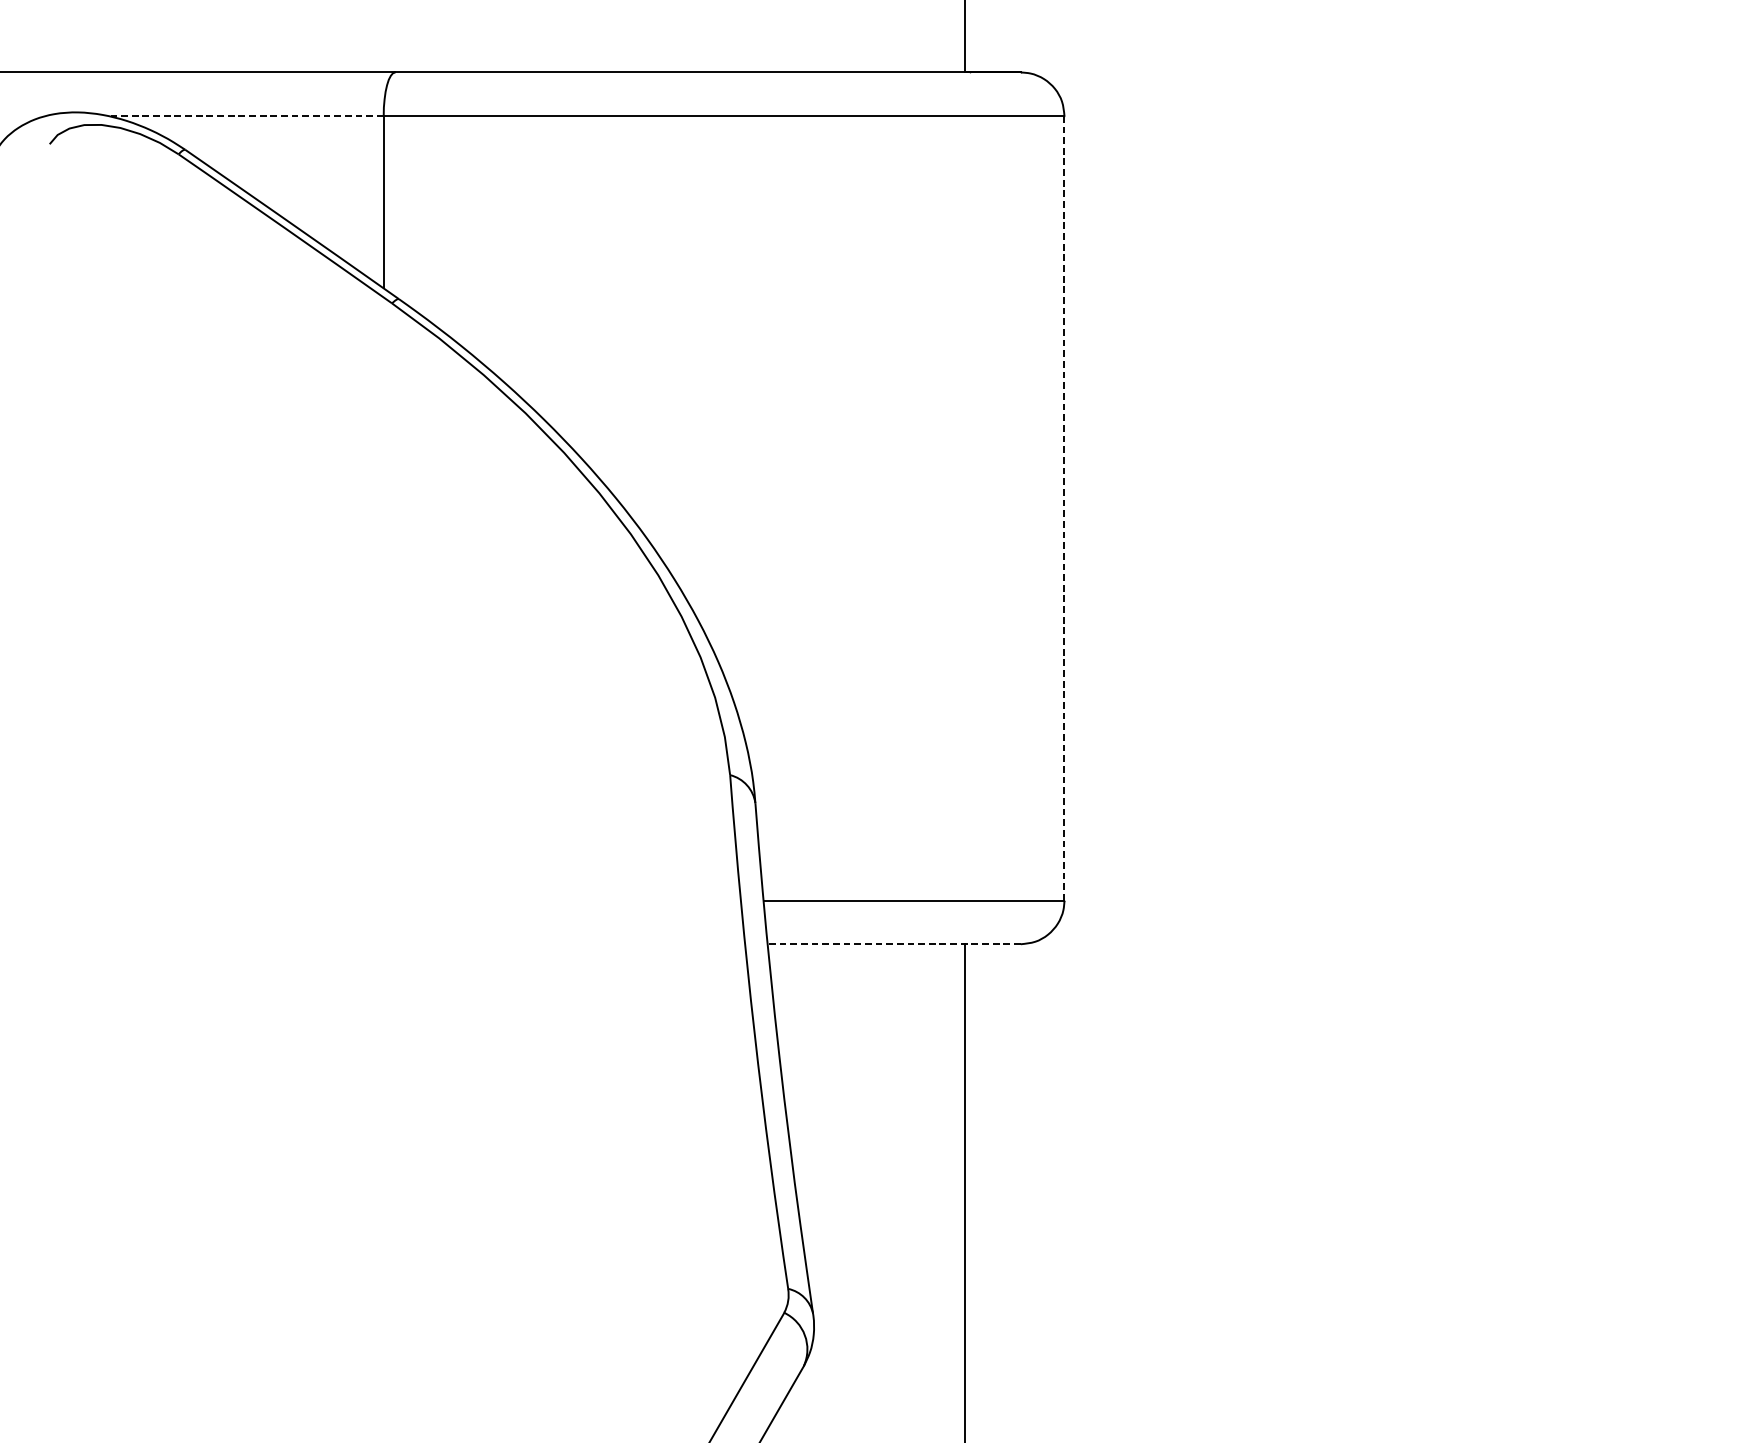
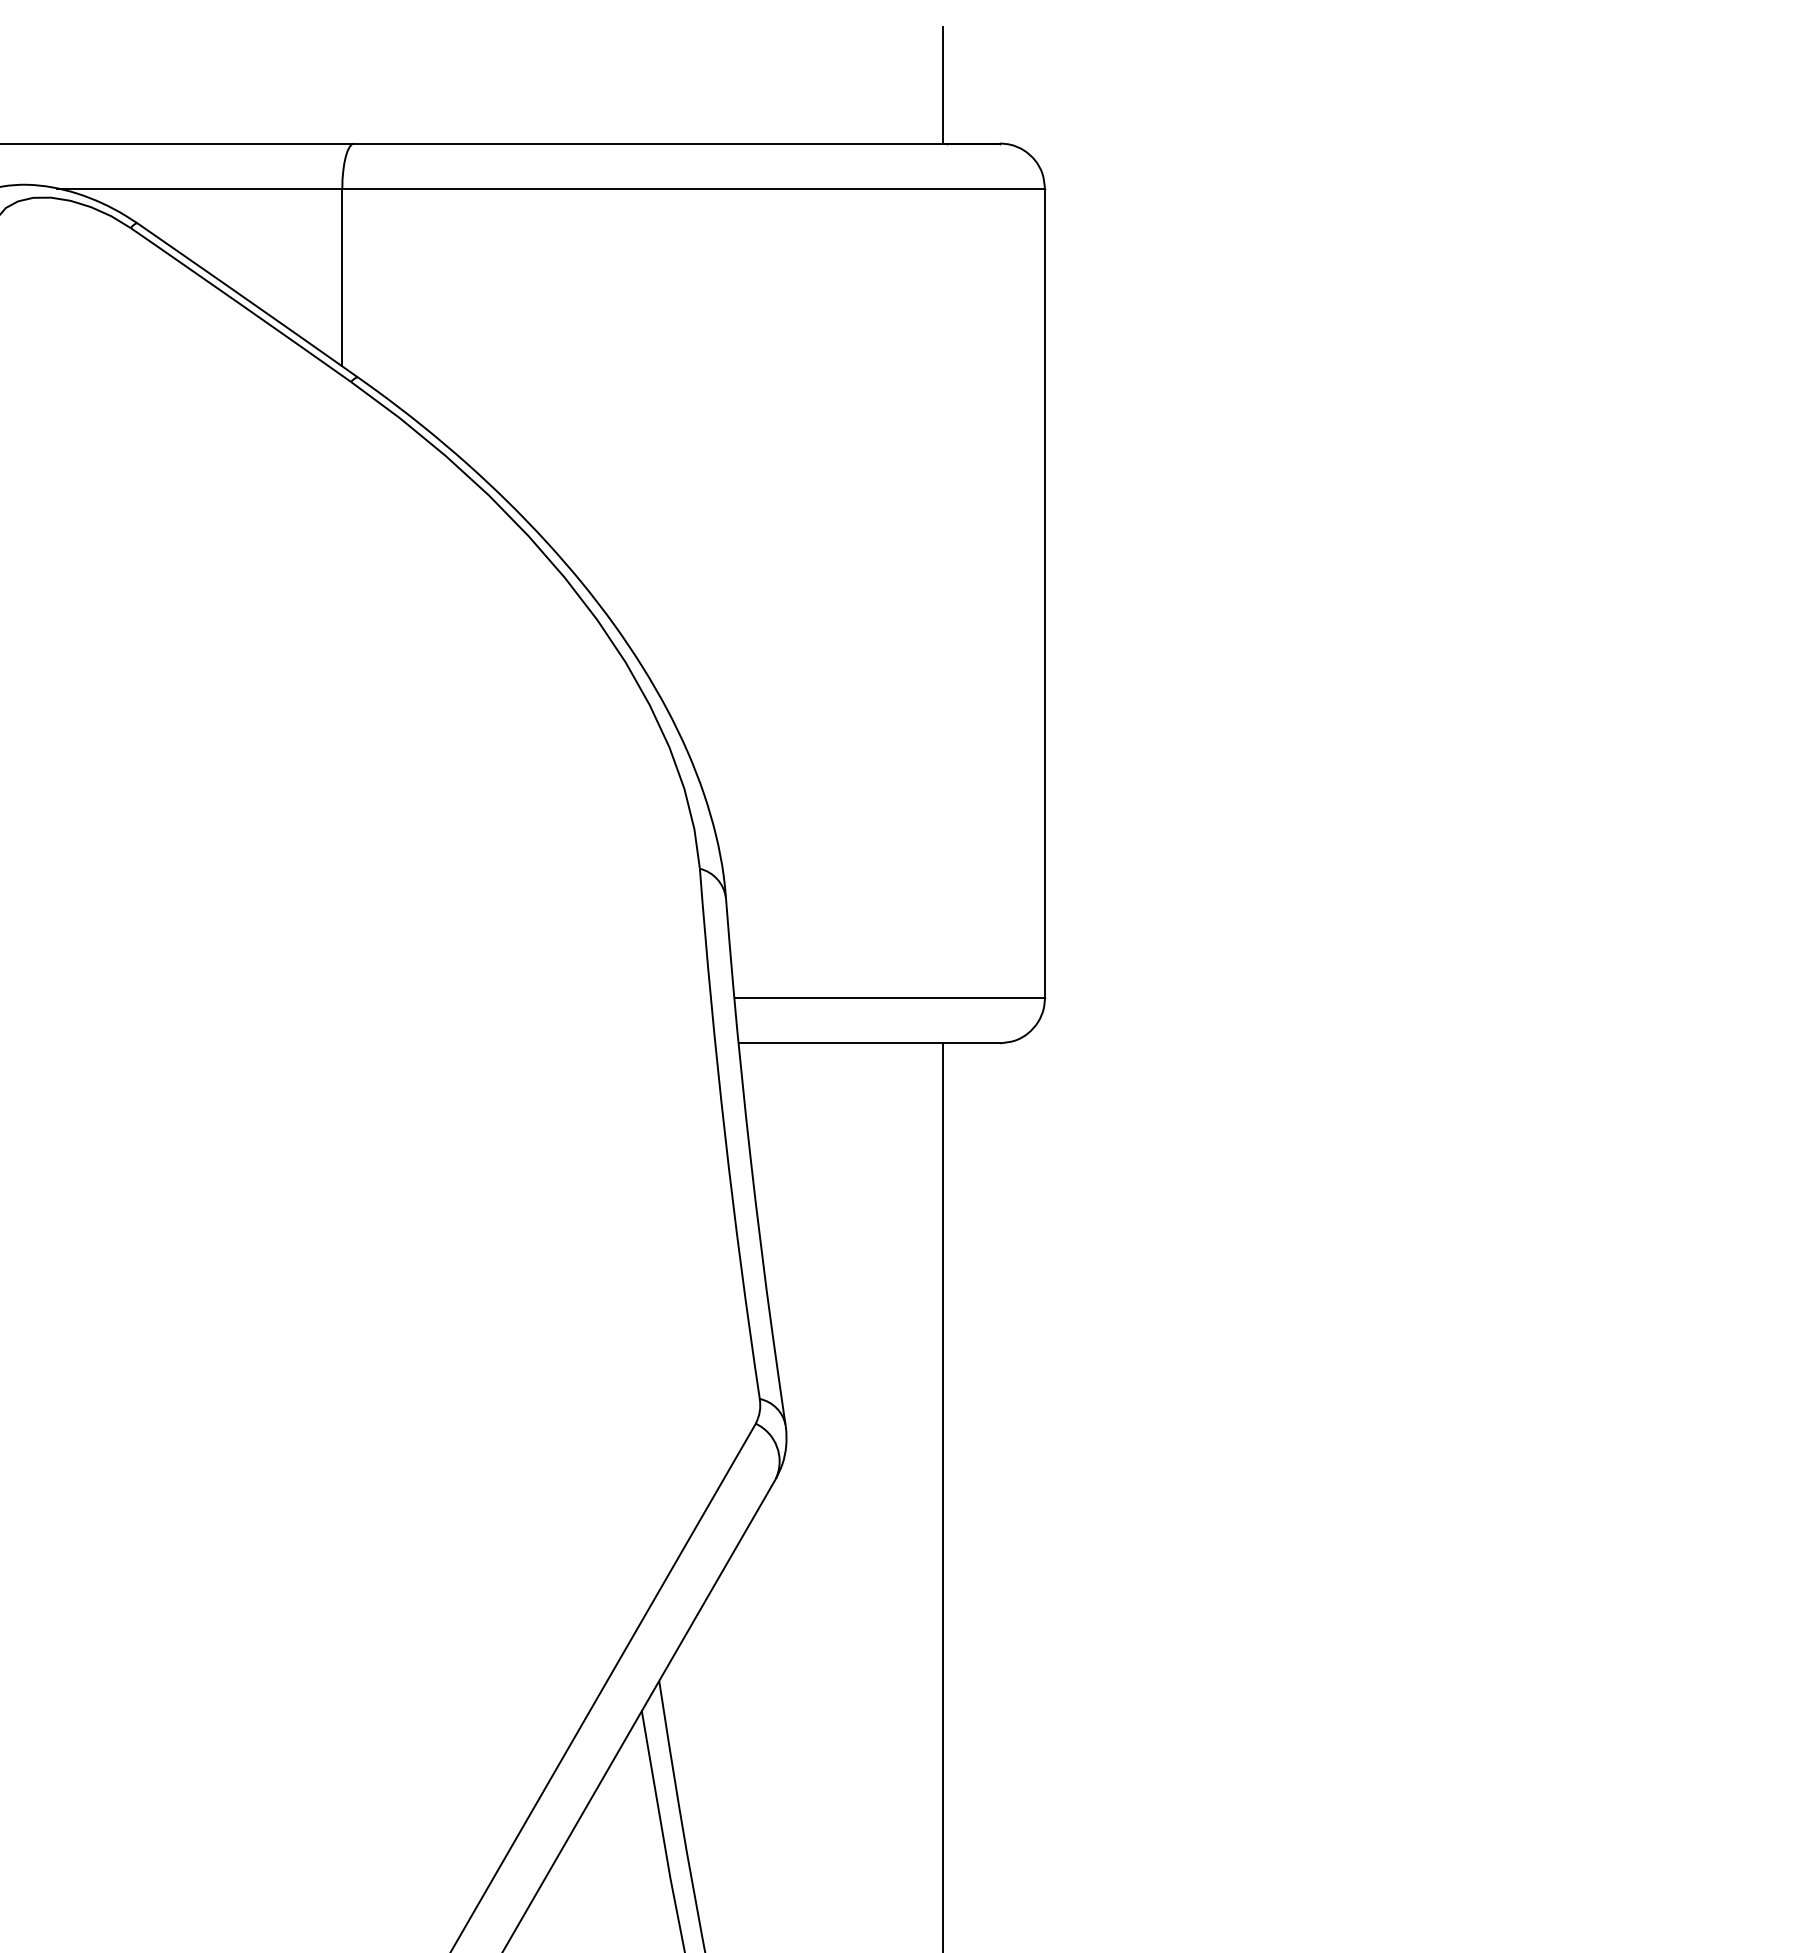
line: (245, 116) -> (199, 188), dashed -> solid
line: (1064, 508) -> (1044, 593), dashed -> solid
line: (894, 944) -> (869, 1043), dashed -> solid

